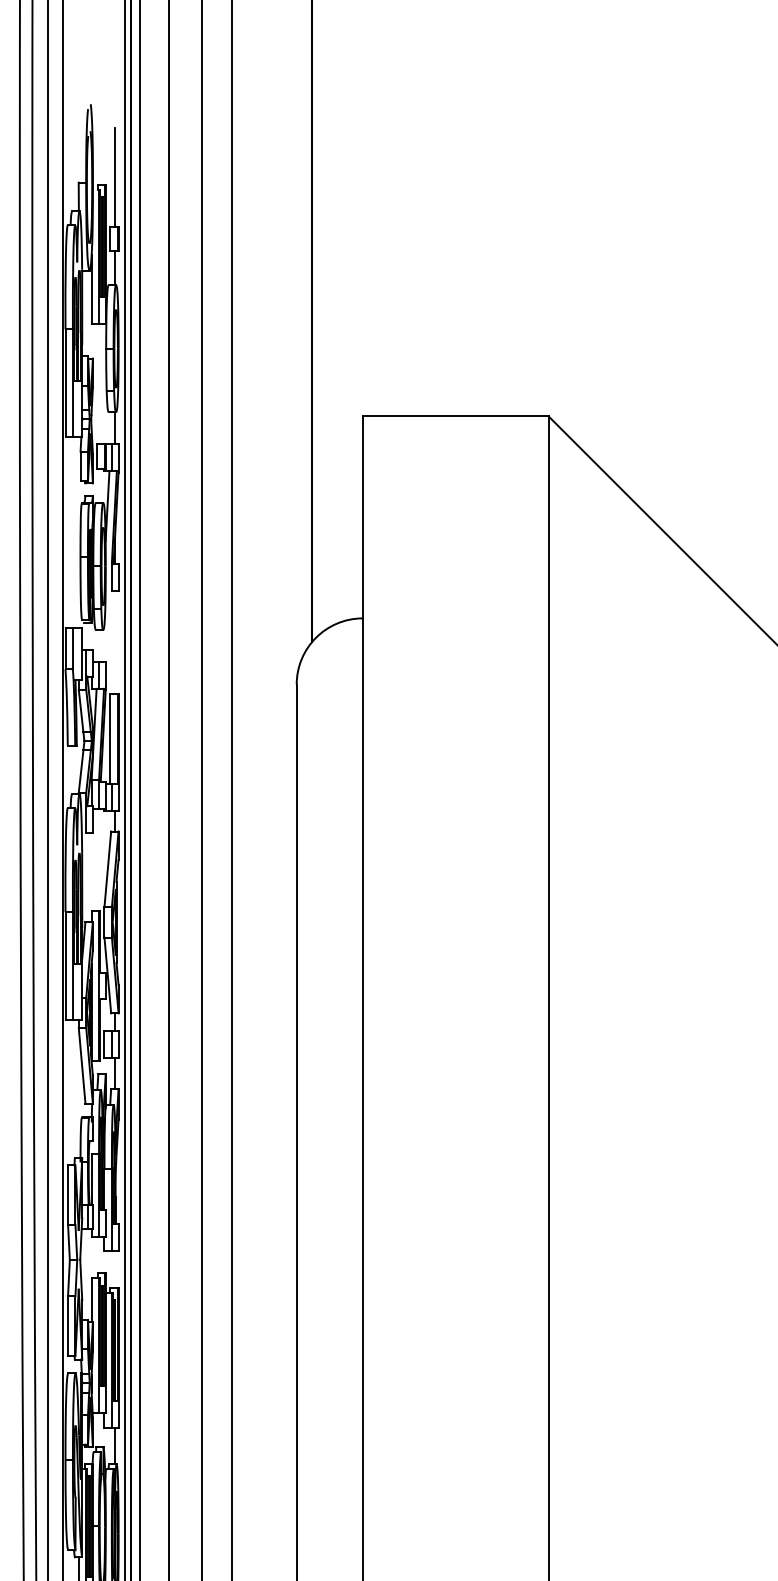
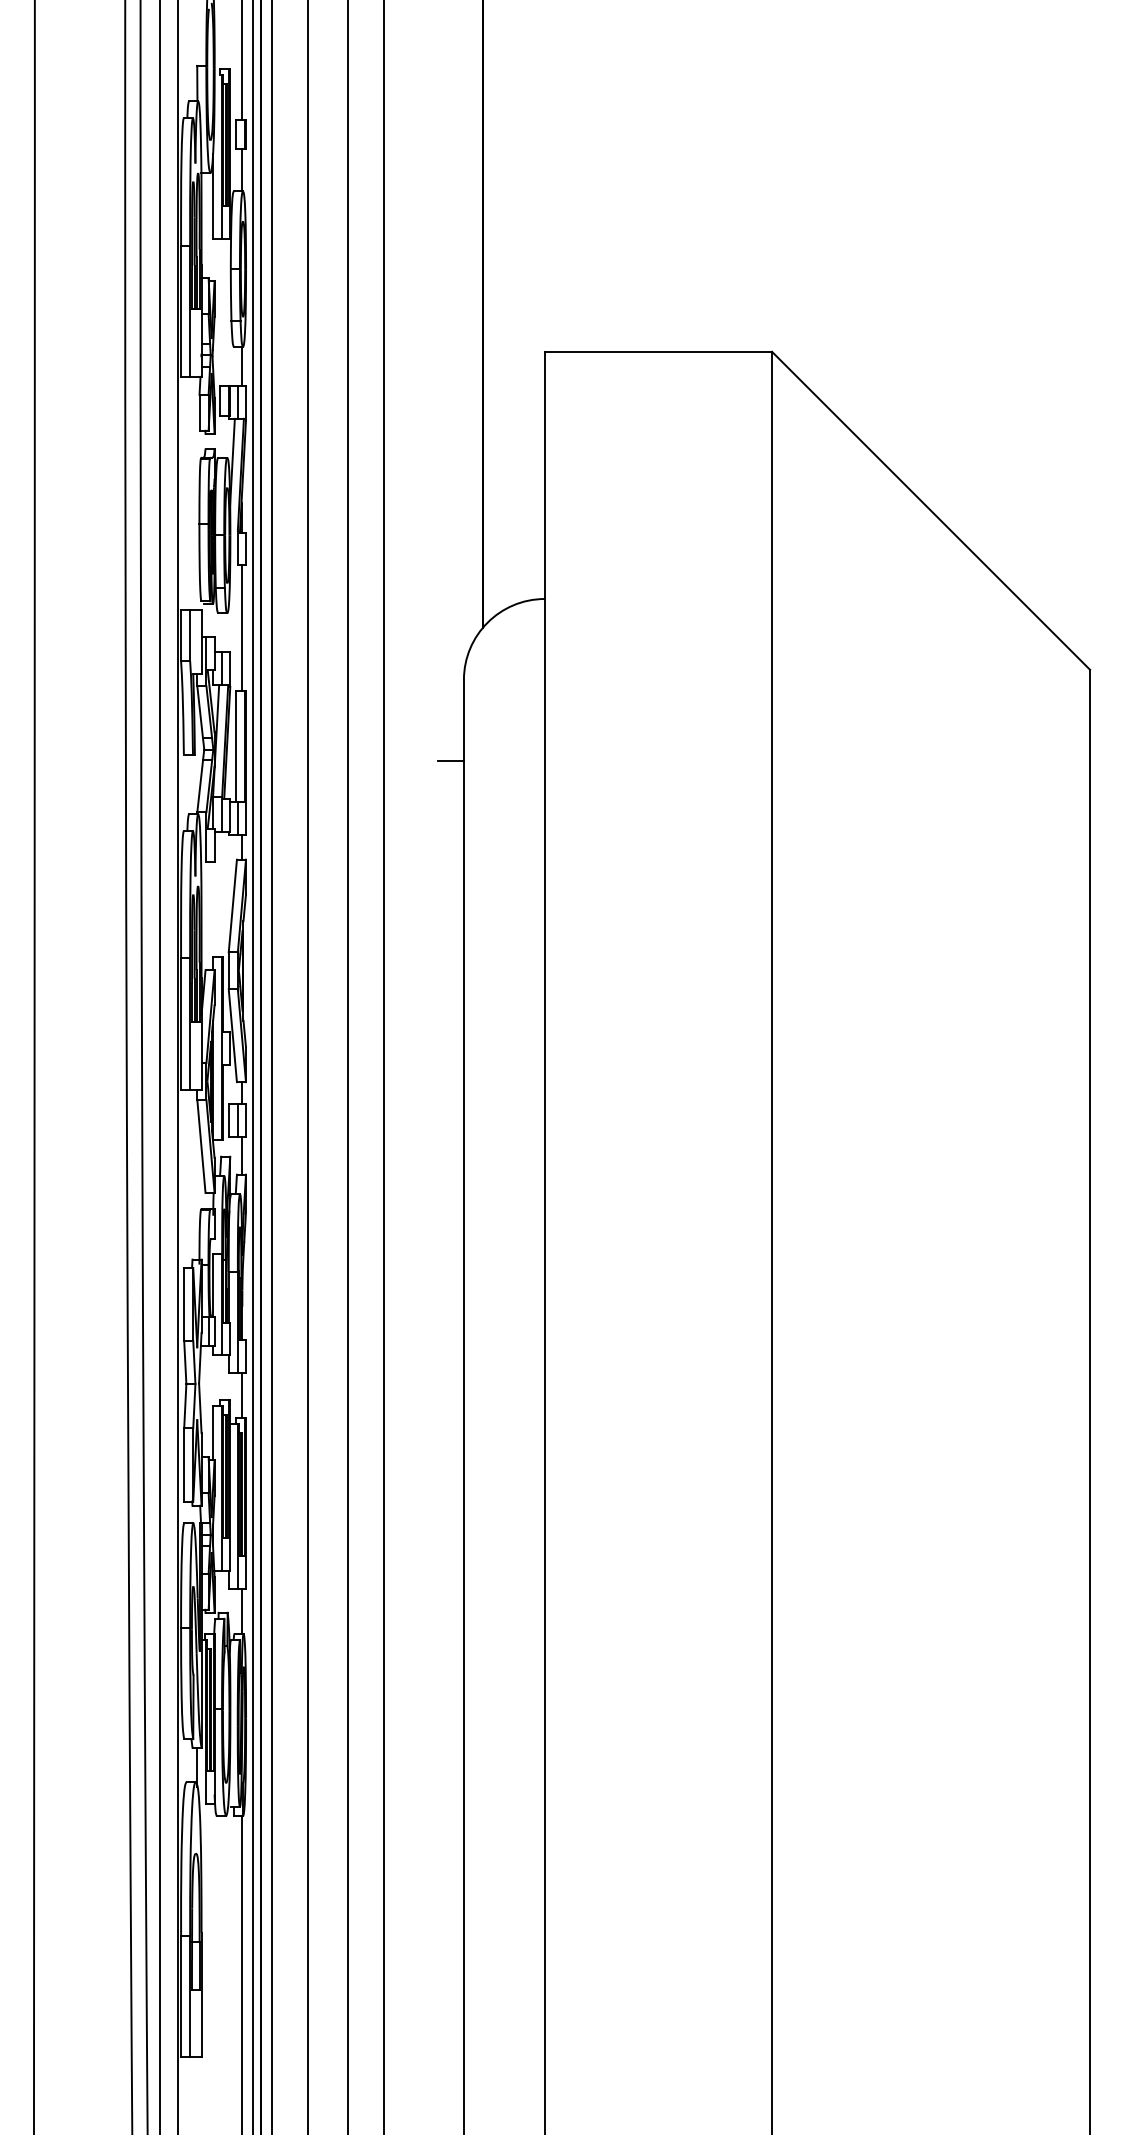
line: (114, 642) -> (241, 628), added
line: (285, 750) -> (450, 760), added
line: (114, 1269) -> (241, 1395), added

